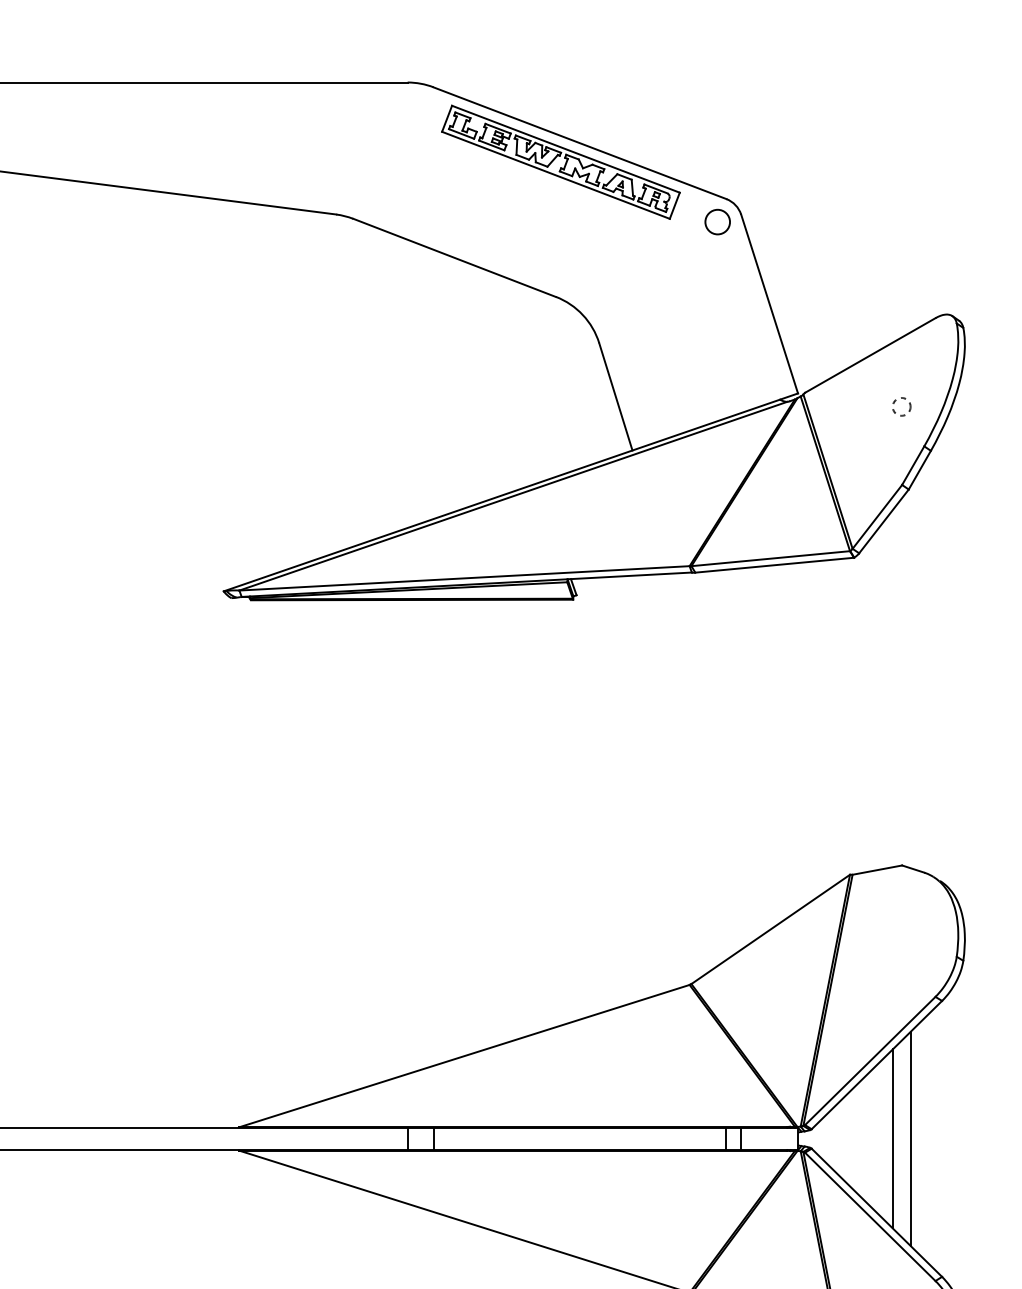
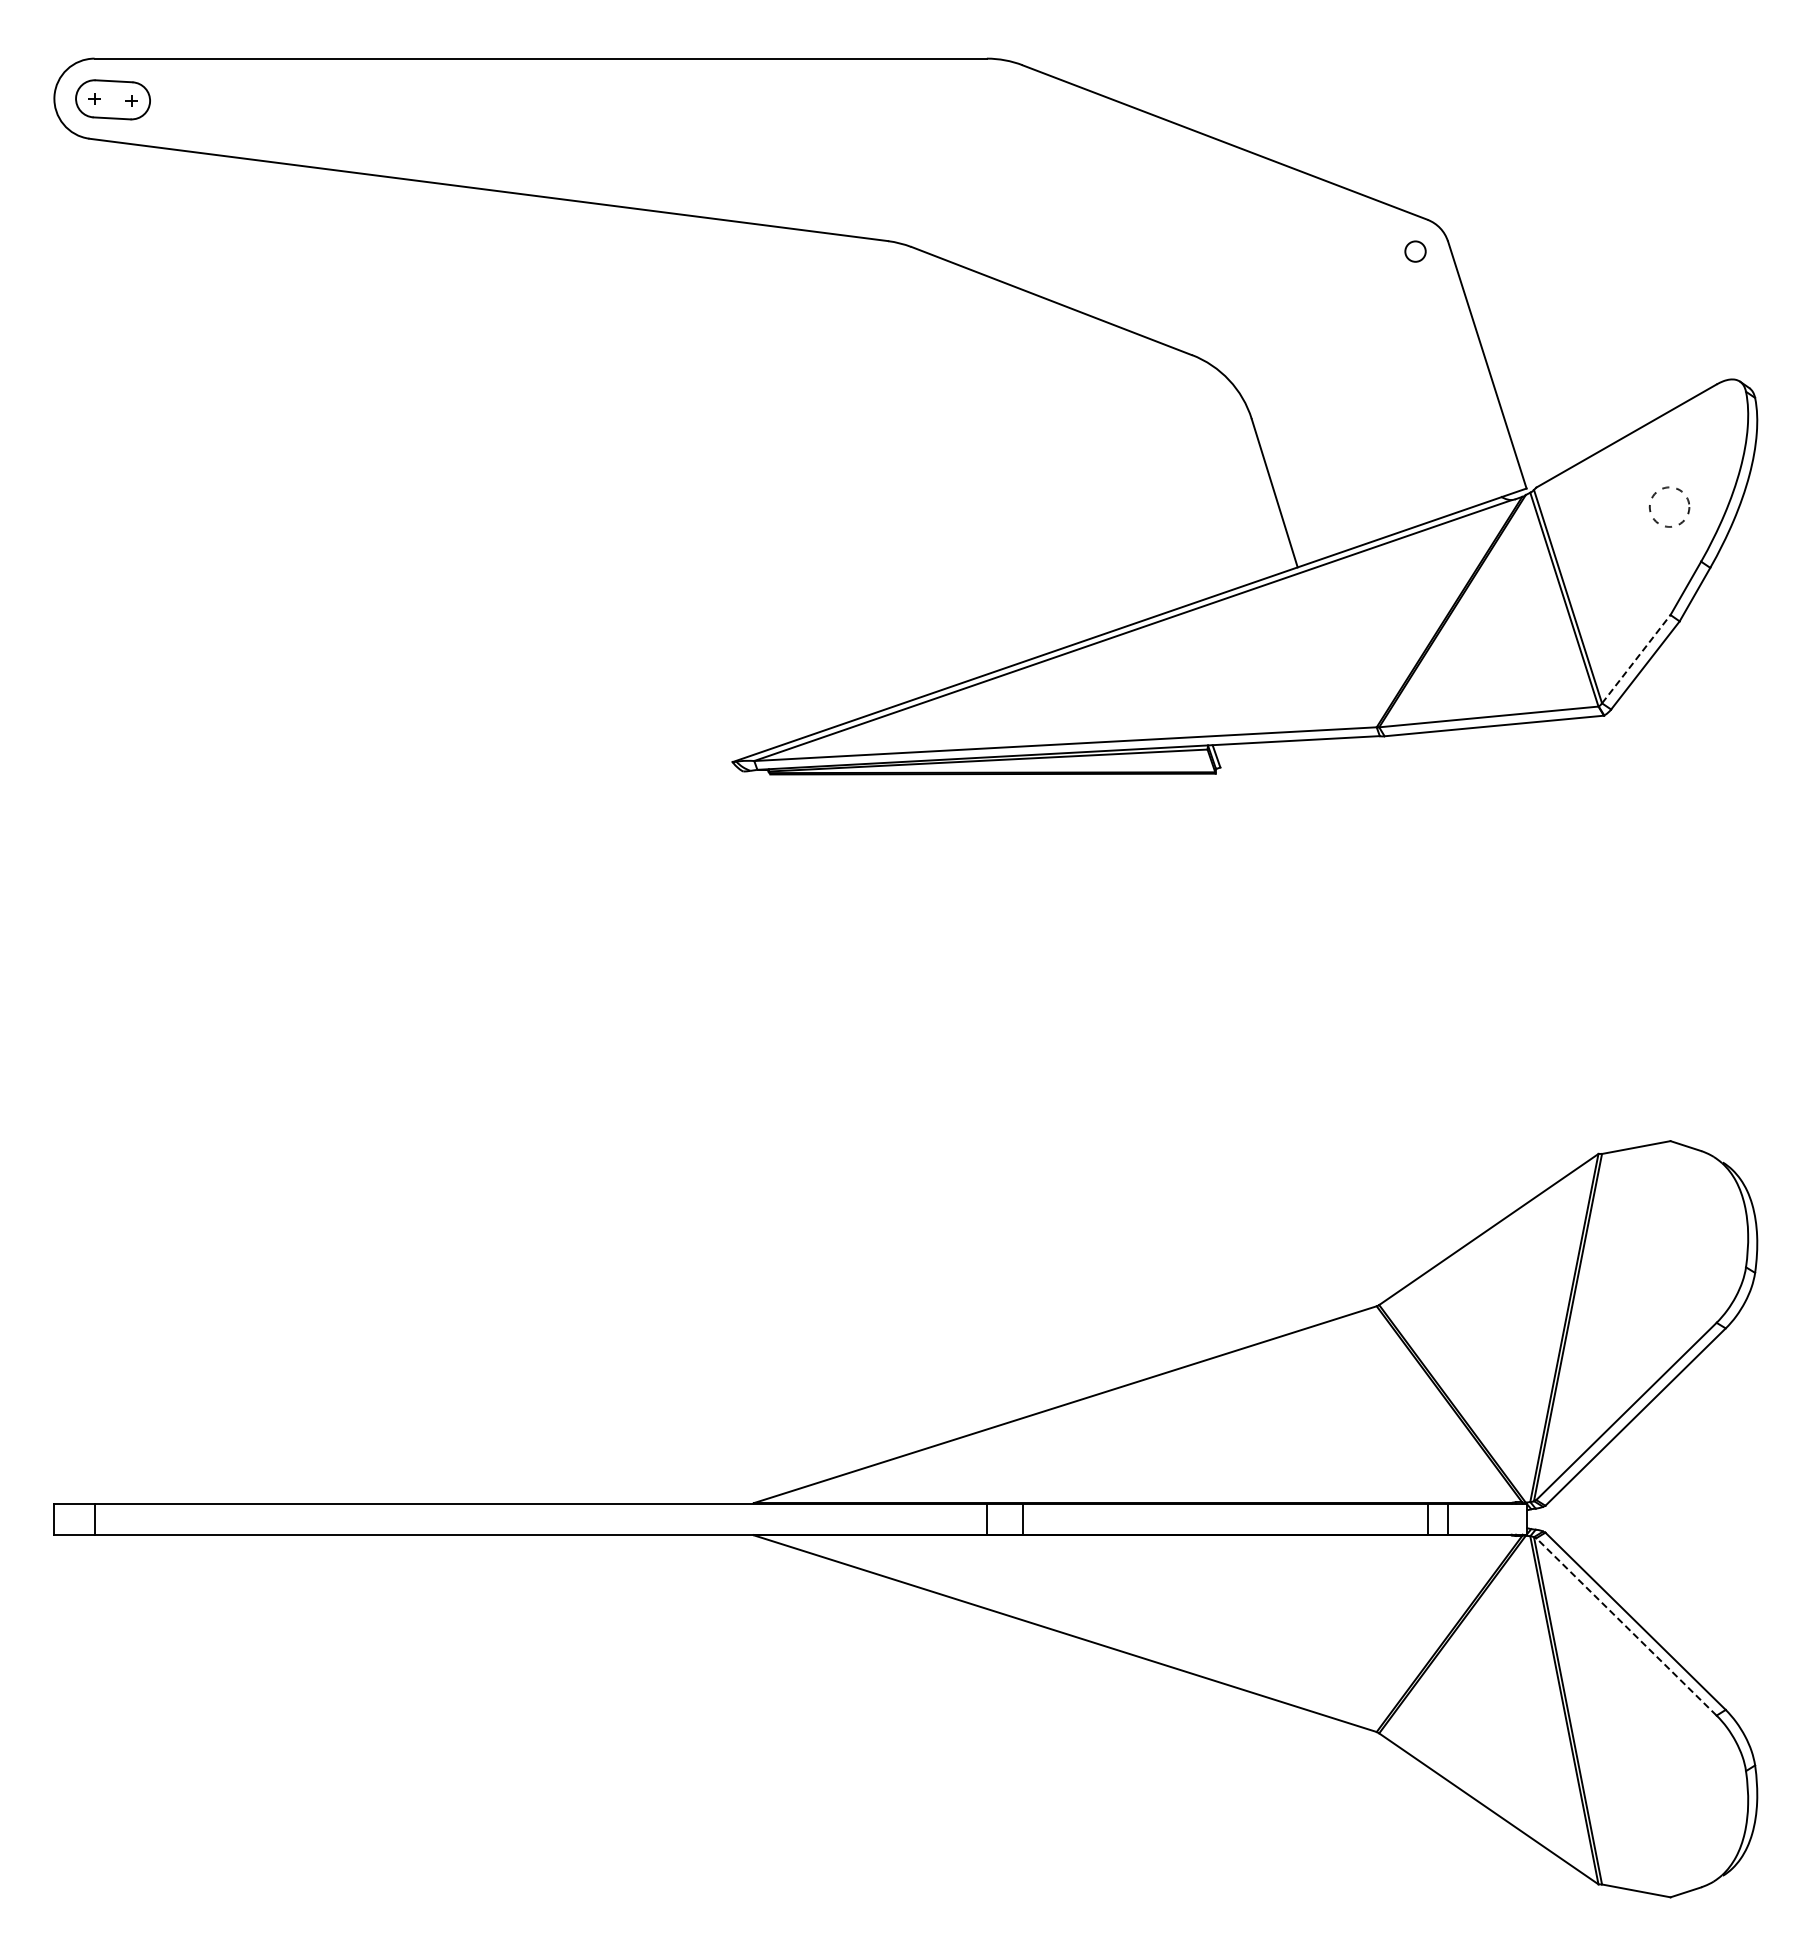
part: (560, 161) -> (1198, 168), removed
circle: (717, 222) -> (1415, 251), size x0.6
circle: (902, 406) -> (1670, 506), size x1.6
line: (877, 517) -> (1636, 659), solid -> dashed
line: (892, 1138) -> (1657, 1518), removed
line: (910, 1139) -> (1682, 1519), removed
line: (870, 1216) -> (1626, 1626), solid -> dashed

